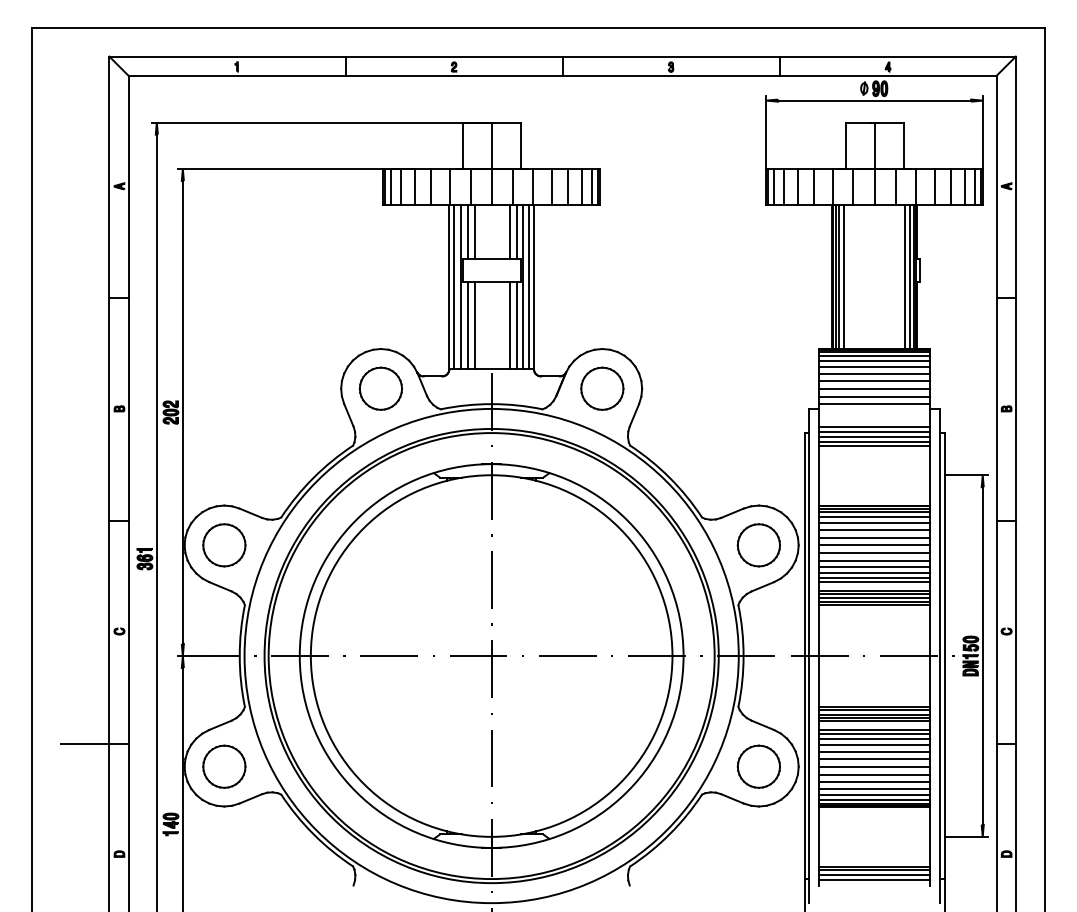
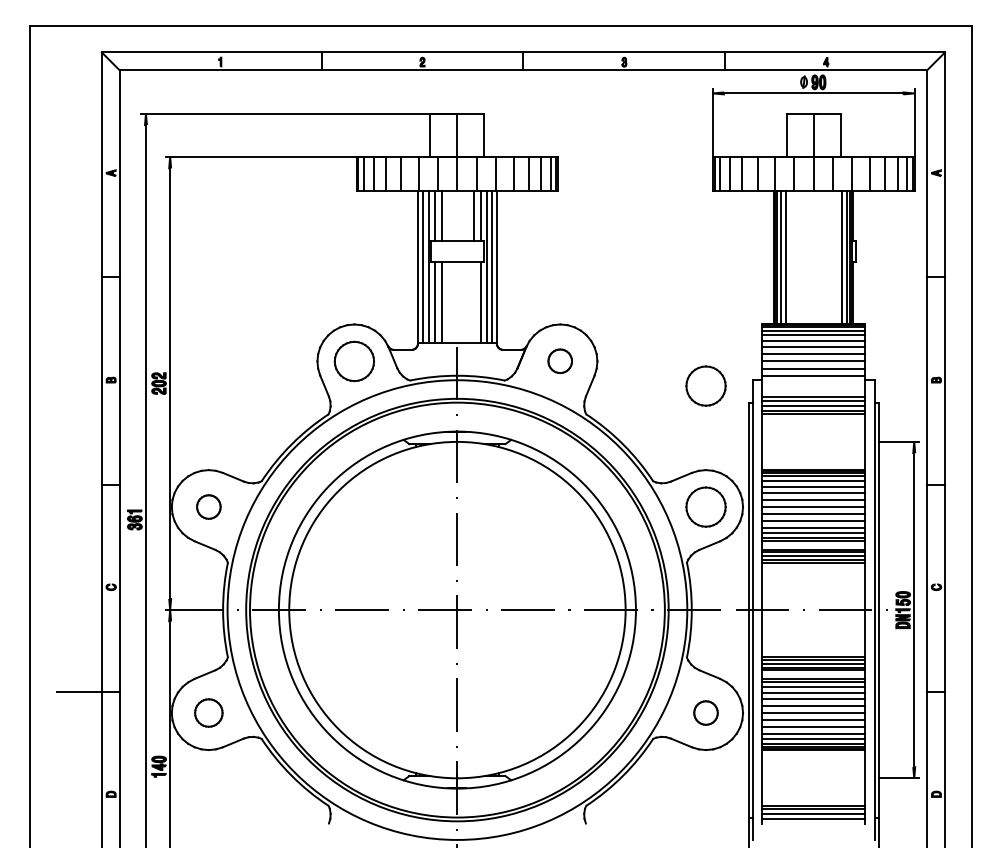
line: (510, 325) -> (474, 302), removed
part: (601, 387) -> (559, 360), size x0.6
part: (758, 414) -> (705, 385), added
part: (224, 544) -> (208, 506), size x0.6
part: (224, 766) -> (208, 712), size x0.7
part: (758, 766) -> (705, 712), size x0.6

